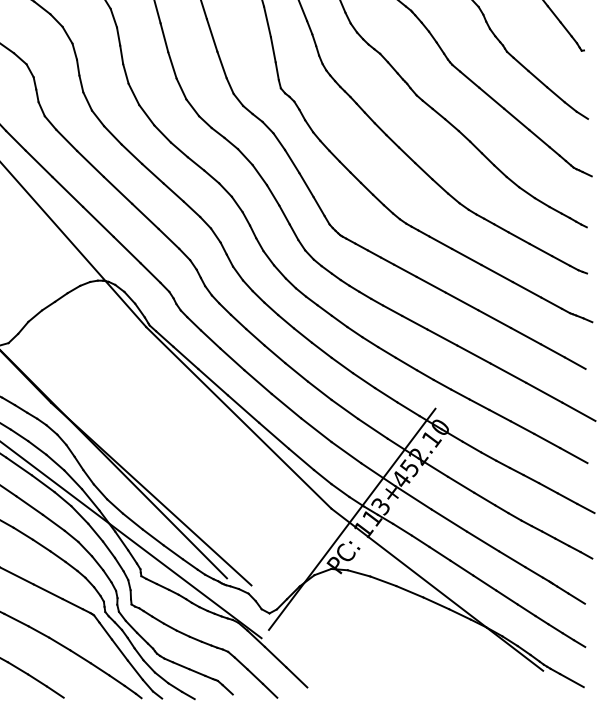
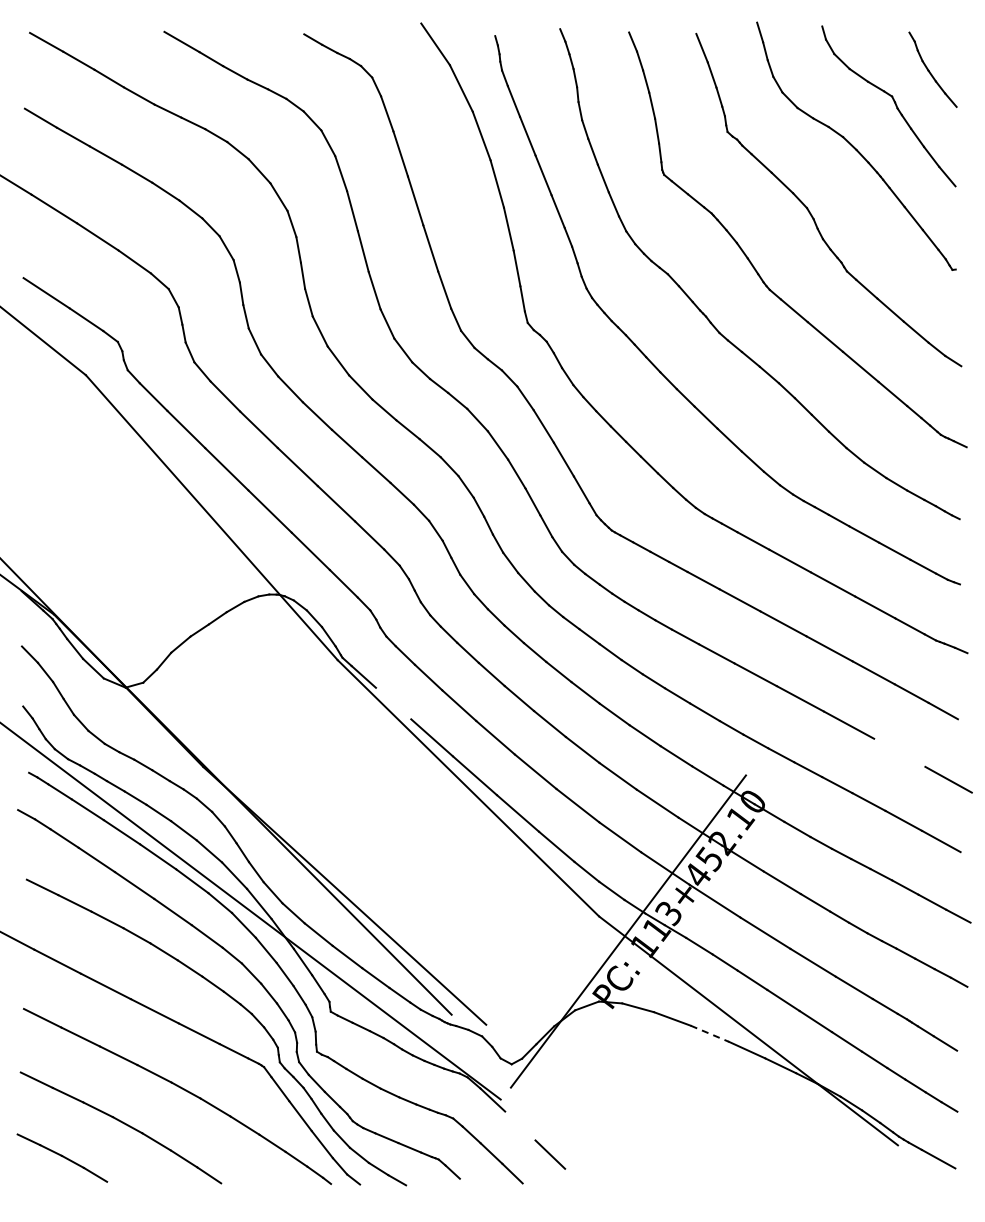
line: (185, 357) -> (393, 703), removed
line: (544, 392) -> (899, 752), removed
line: (409, 591) -> (709, 1033), solid -> dashed
line: (275, 656) -> (520, 1125), removed

